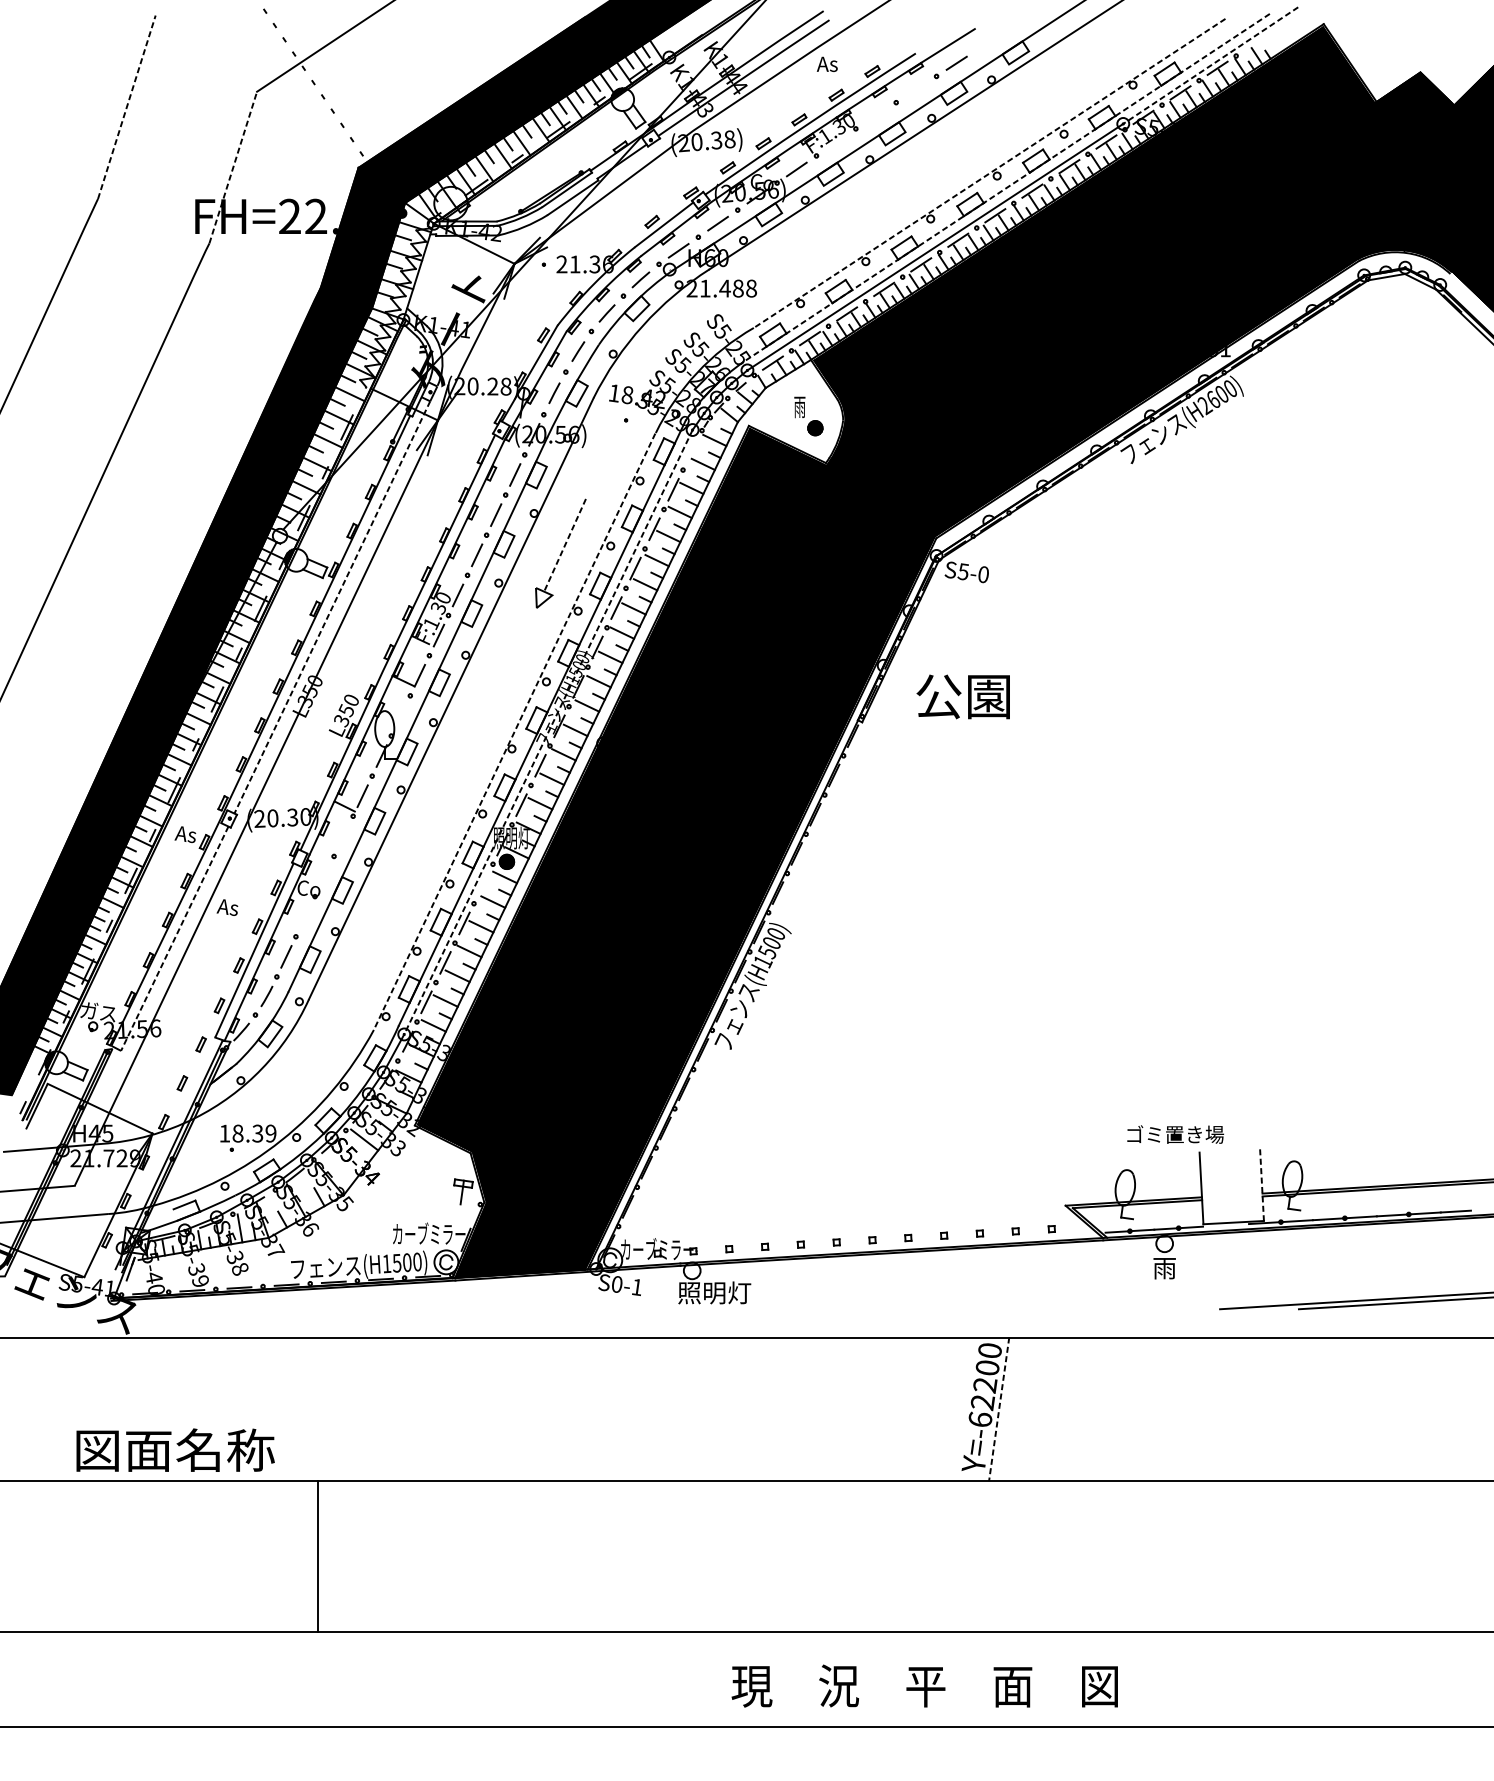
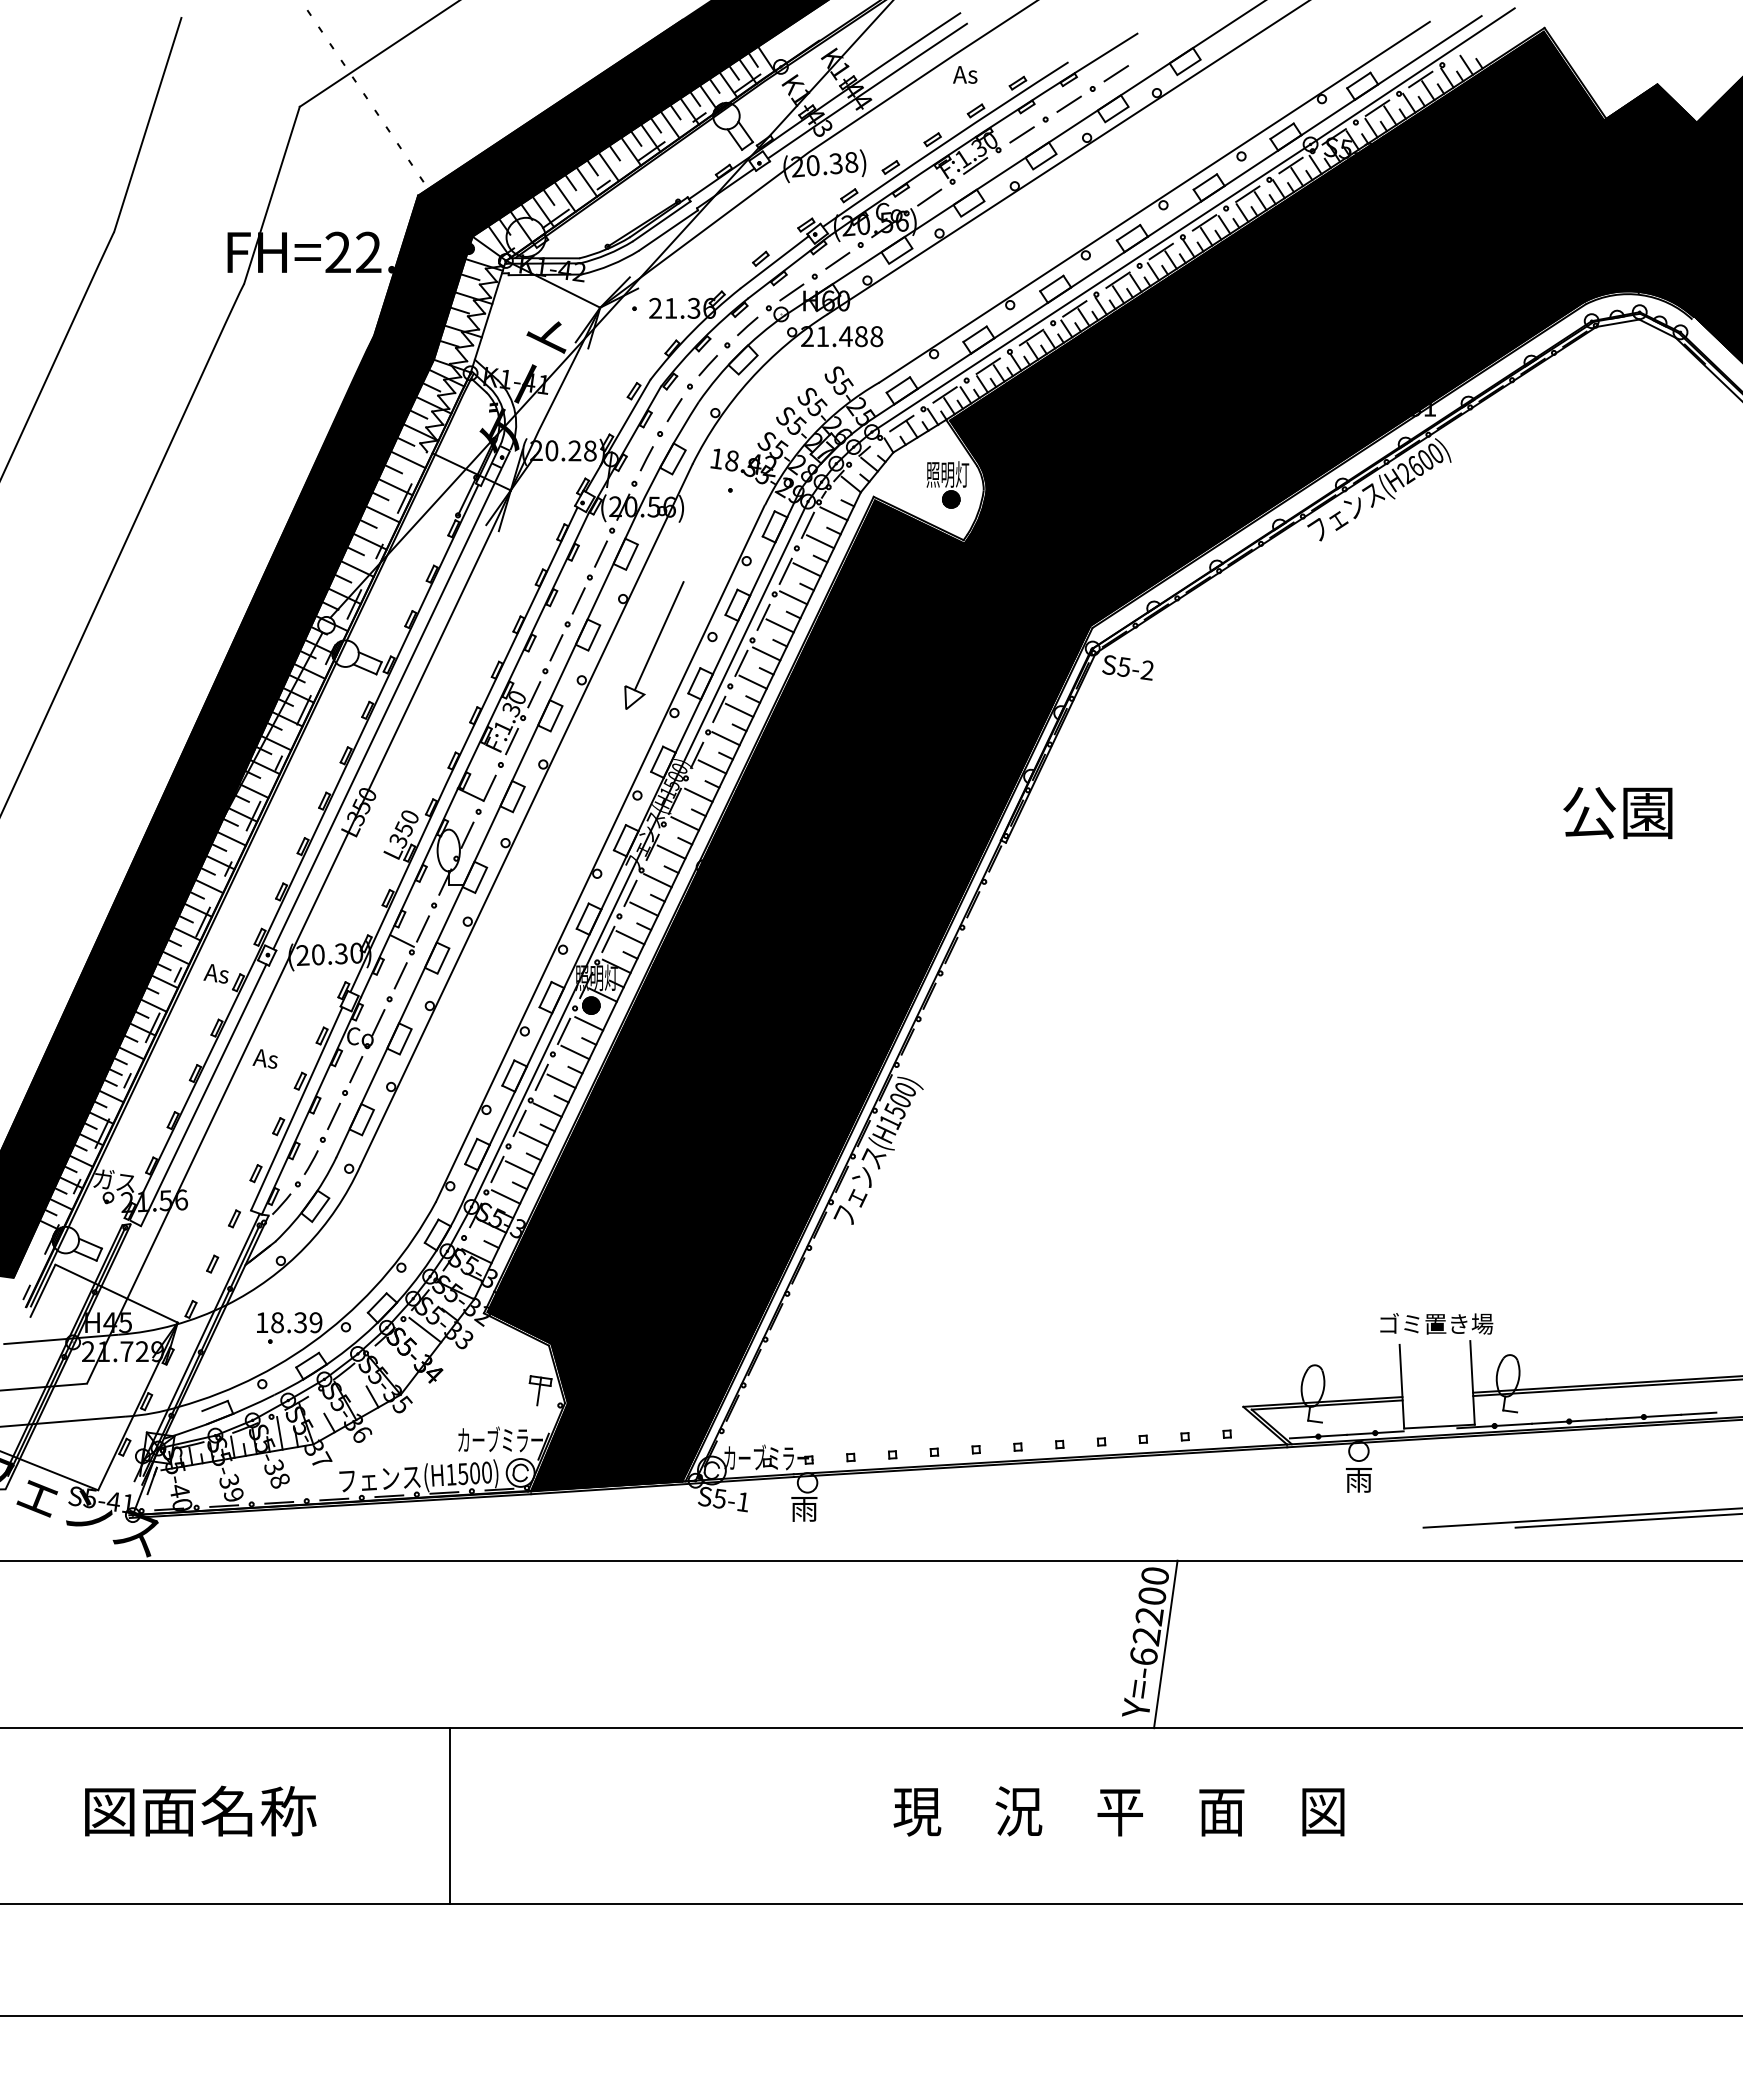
line: (1210, 65) -> (1412, 76), dashed -> solid
line: (915, 88) -> (1068, 103), added
line: (126, 106) -> (147, 124), dashed -> solid
line: (875, 115) -> (1021, 134), added
line: (836, 141) -> (975, 165), added
line: (232, 167) -> (271, 195), dashed -> solid
line: (989, 173) -> (1154, 202), dashed -> solid
line: (1006, 188) -> (1174, 219), dashed -> solid
text: (812, 406) -> (947, 474), 雨 -> 照明灯
line: (692, 449) -> (807, 524), added
line: (564, 545) -> (658, 636), dashed -> solid
text: (982, 574) -> (1146, 670), S5-0 -> S5-2
line: (332, 608) -> (387, 709), dashed -> solid
text: (962, 697) -> (1617, 813), moved
line: (400, 715) -> (467, 834), added
line: (514, 731) -> (600, 853), dashed -> solid
line: (548, 732) -> (639, 854), dashed -> solid
line: (343, 836) -> (400, 975), added
line: (324, 876) -> (378, 1022), added
line: (483, 884) -> (563, 1031), added
line: (305, 916) -> (356, 1069), added
line: (174, 938) -> (203, 1095), dashed -> solid
text: (1175, 1134) -> (1436, 1323), moved
line: (1261, 1184) -> (1472, 1382), dashed -> solid
text: (616, 1284) -> (719, 1498), S0-1 -> S5-1
text: (714, 1292) -> (833, 1508), 照明灯 -> 雨
line: (998, 1409) -> (1165, 1644), dashed -> solid
text: (175, 1449) -> (200, 1810), moved
line: (317, 1556) -> (450, 1816), moved
text: (924, 1686) -> (1118, 1811), moved

